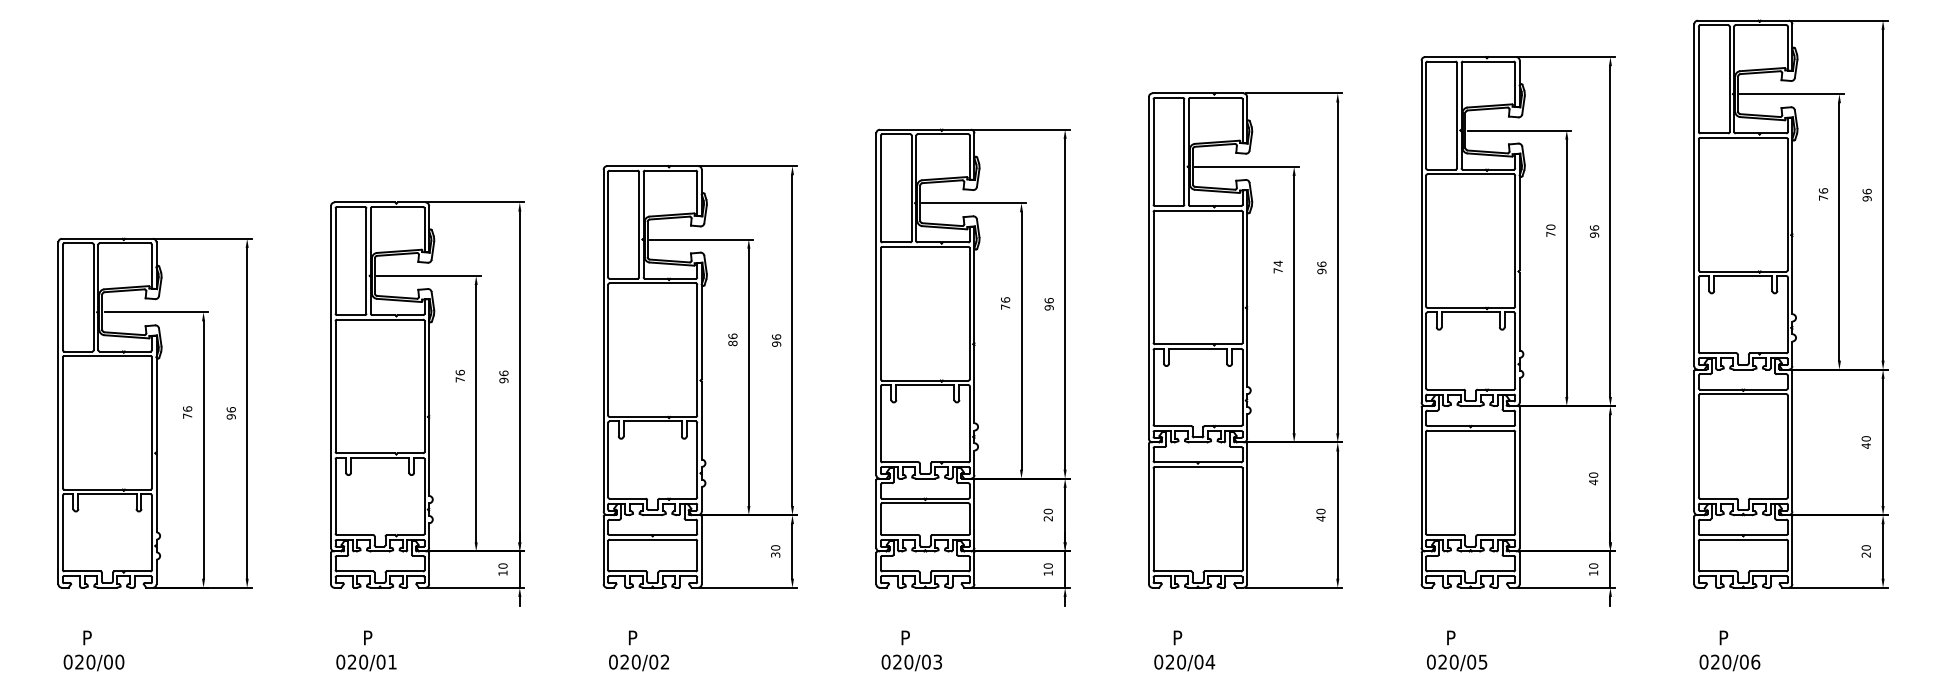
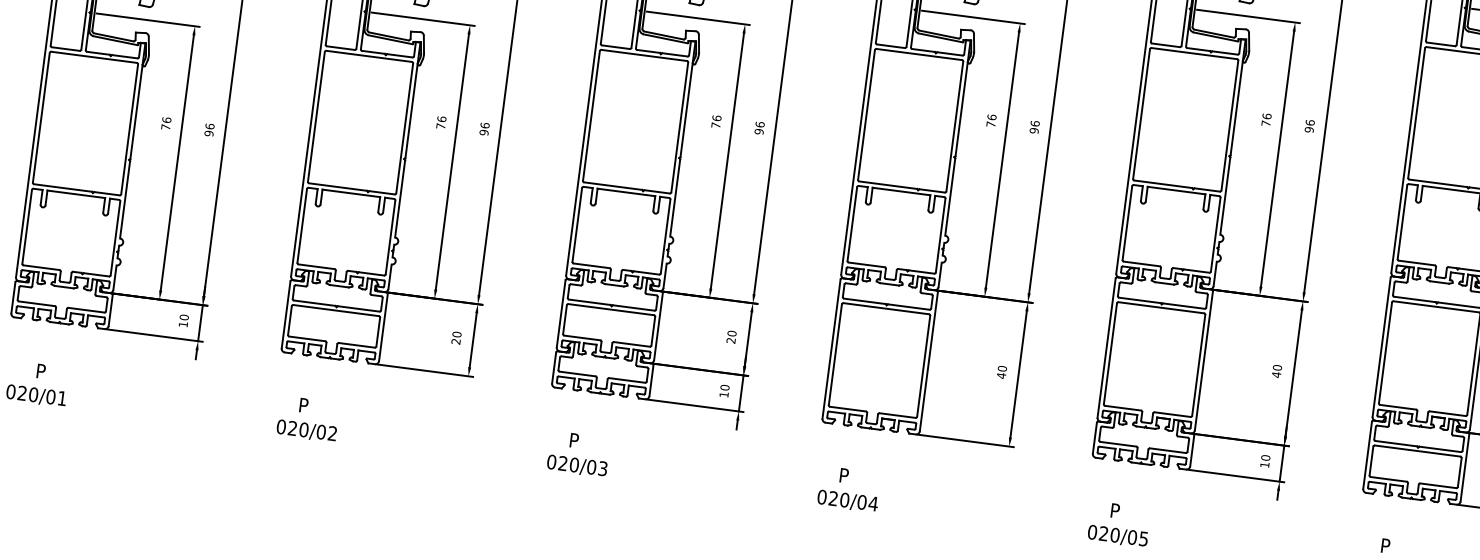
text: (1550, 226) -> (1266, 115), 70 -> 76
text: (1277, 263) -> (991, 117), 74 -> 76
text: (732, 343) -> (440, 126), 86 -> 76
text: (775, 554) -> (455, 341), 30 -> 20

